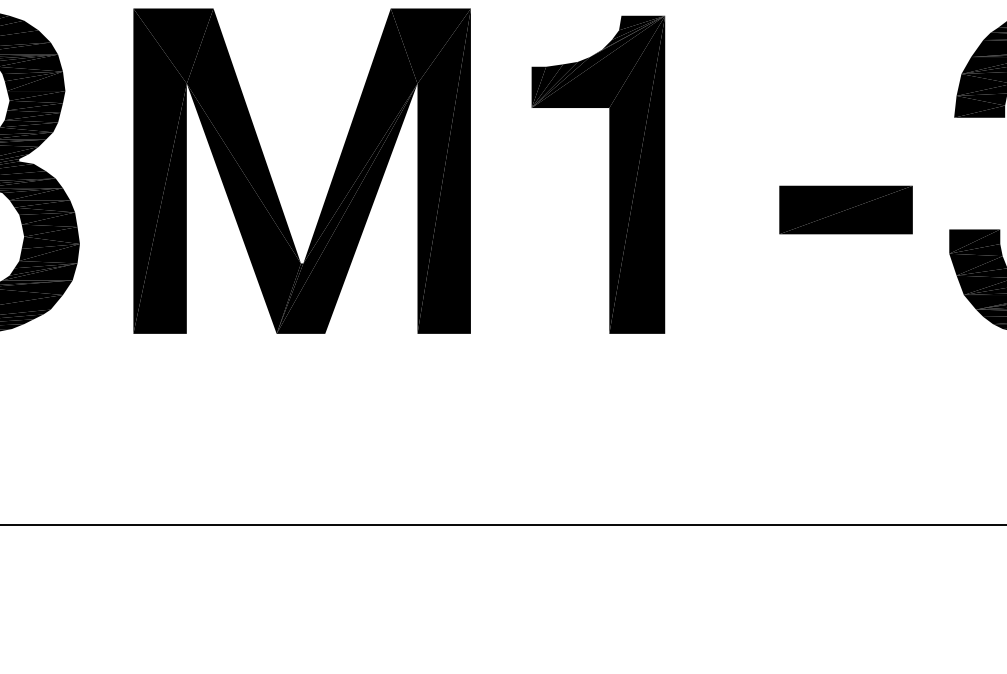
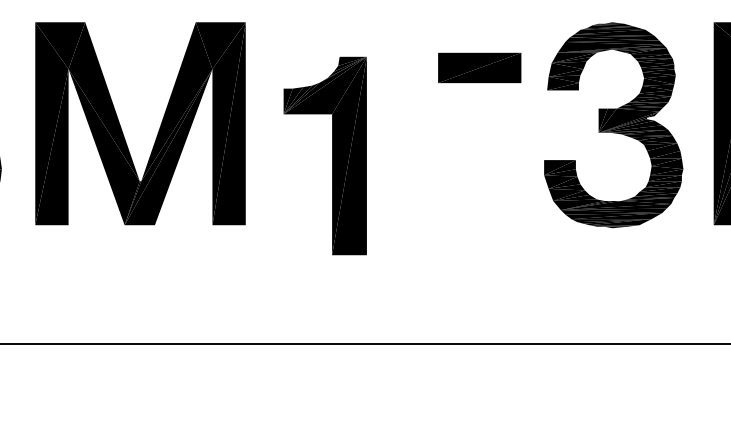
part: (609, 173) -> (332, 155), moved
part: (845, 209) -> (479, 67), moved

